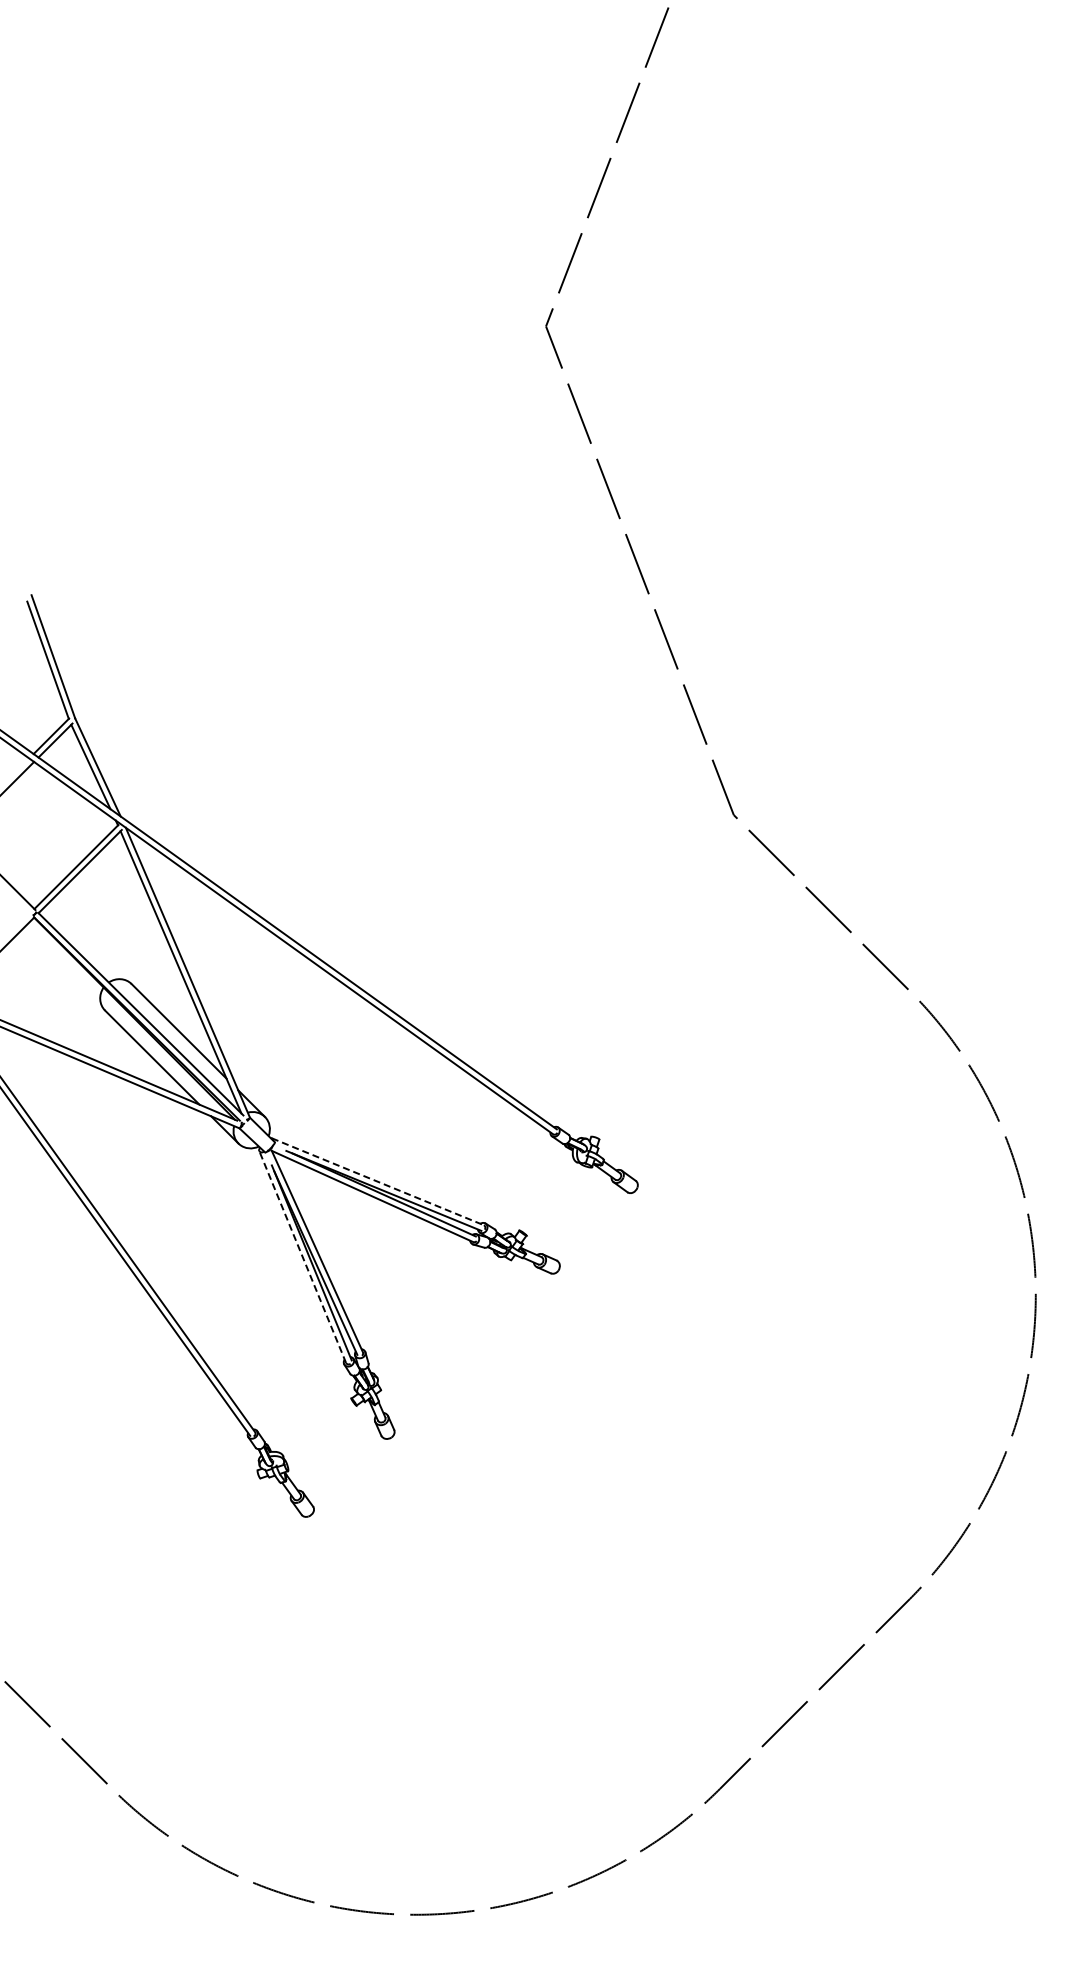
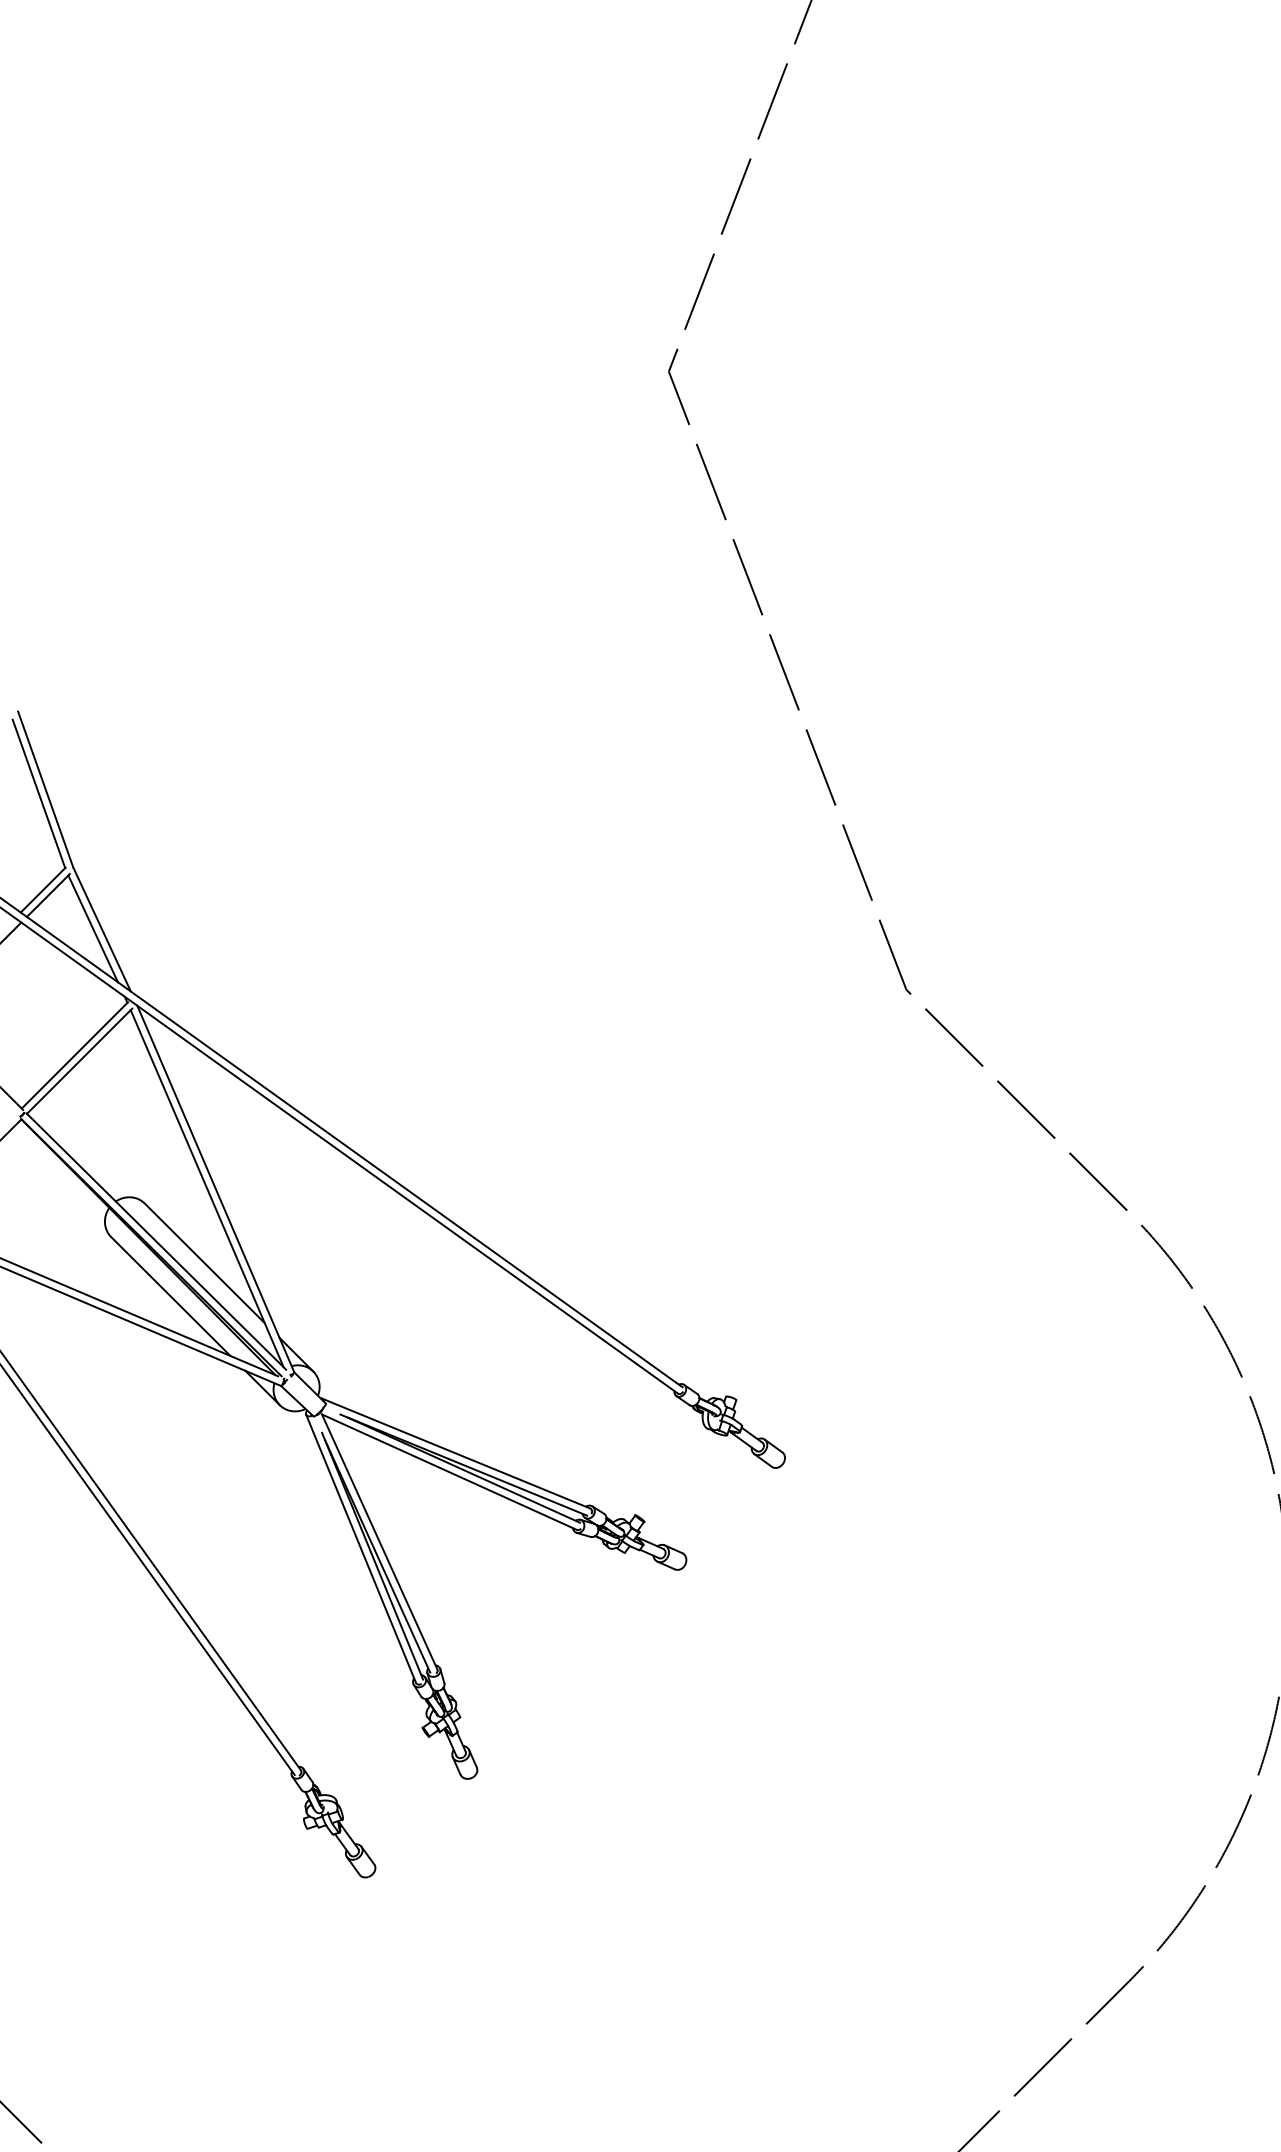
line: (377, 1181) -> (455, 1453), dashed -> solid
line: (302, 1256) -> (360, 1548), dashed -> solid

